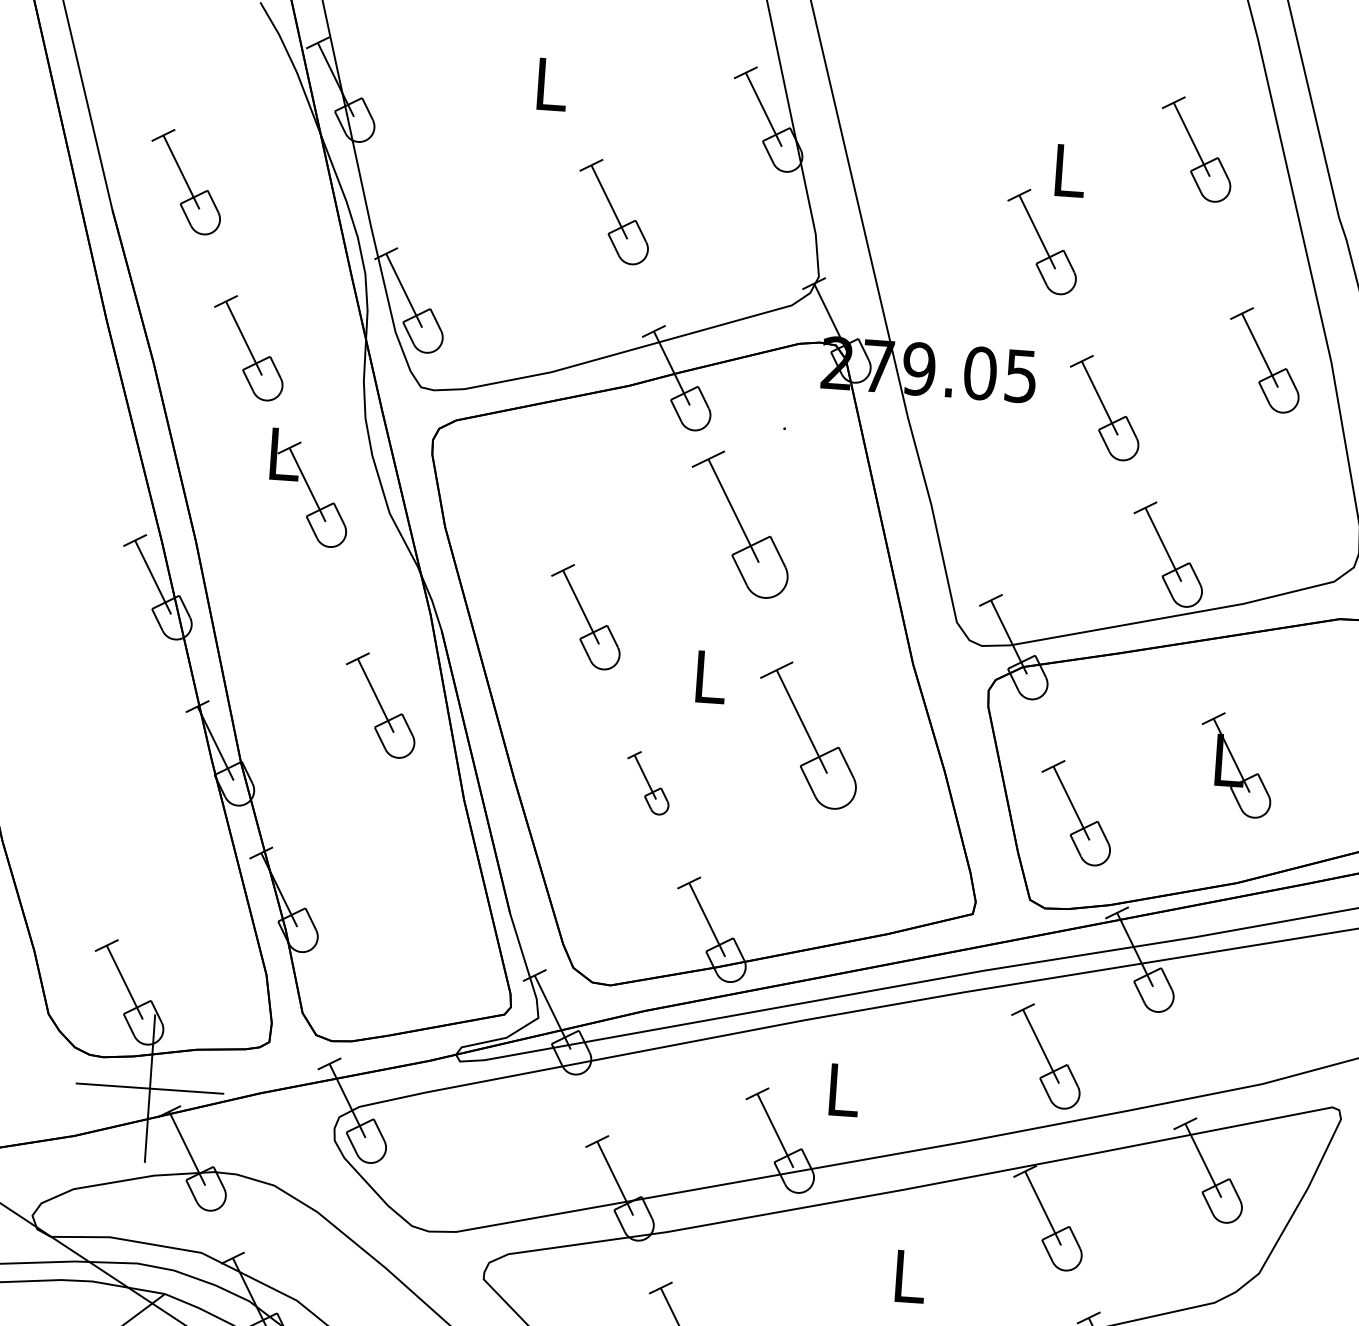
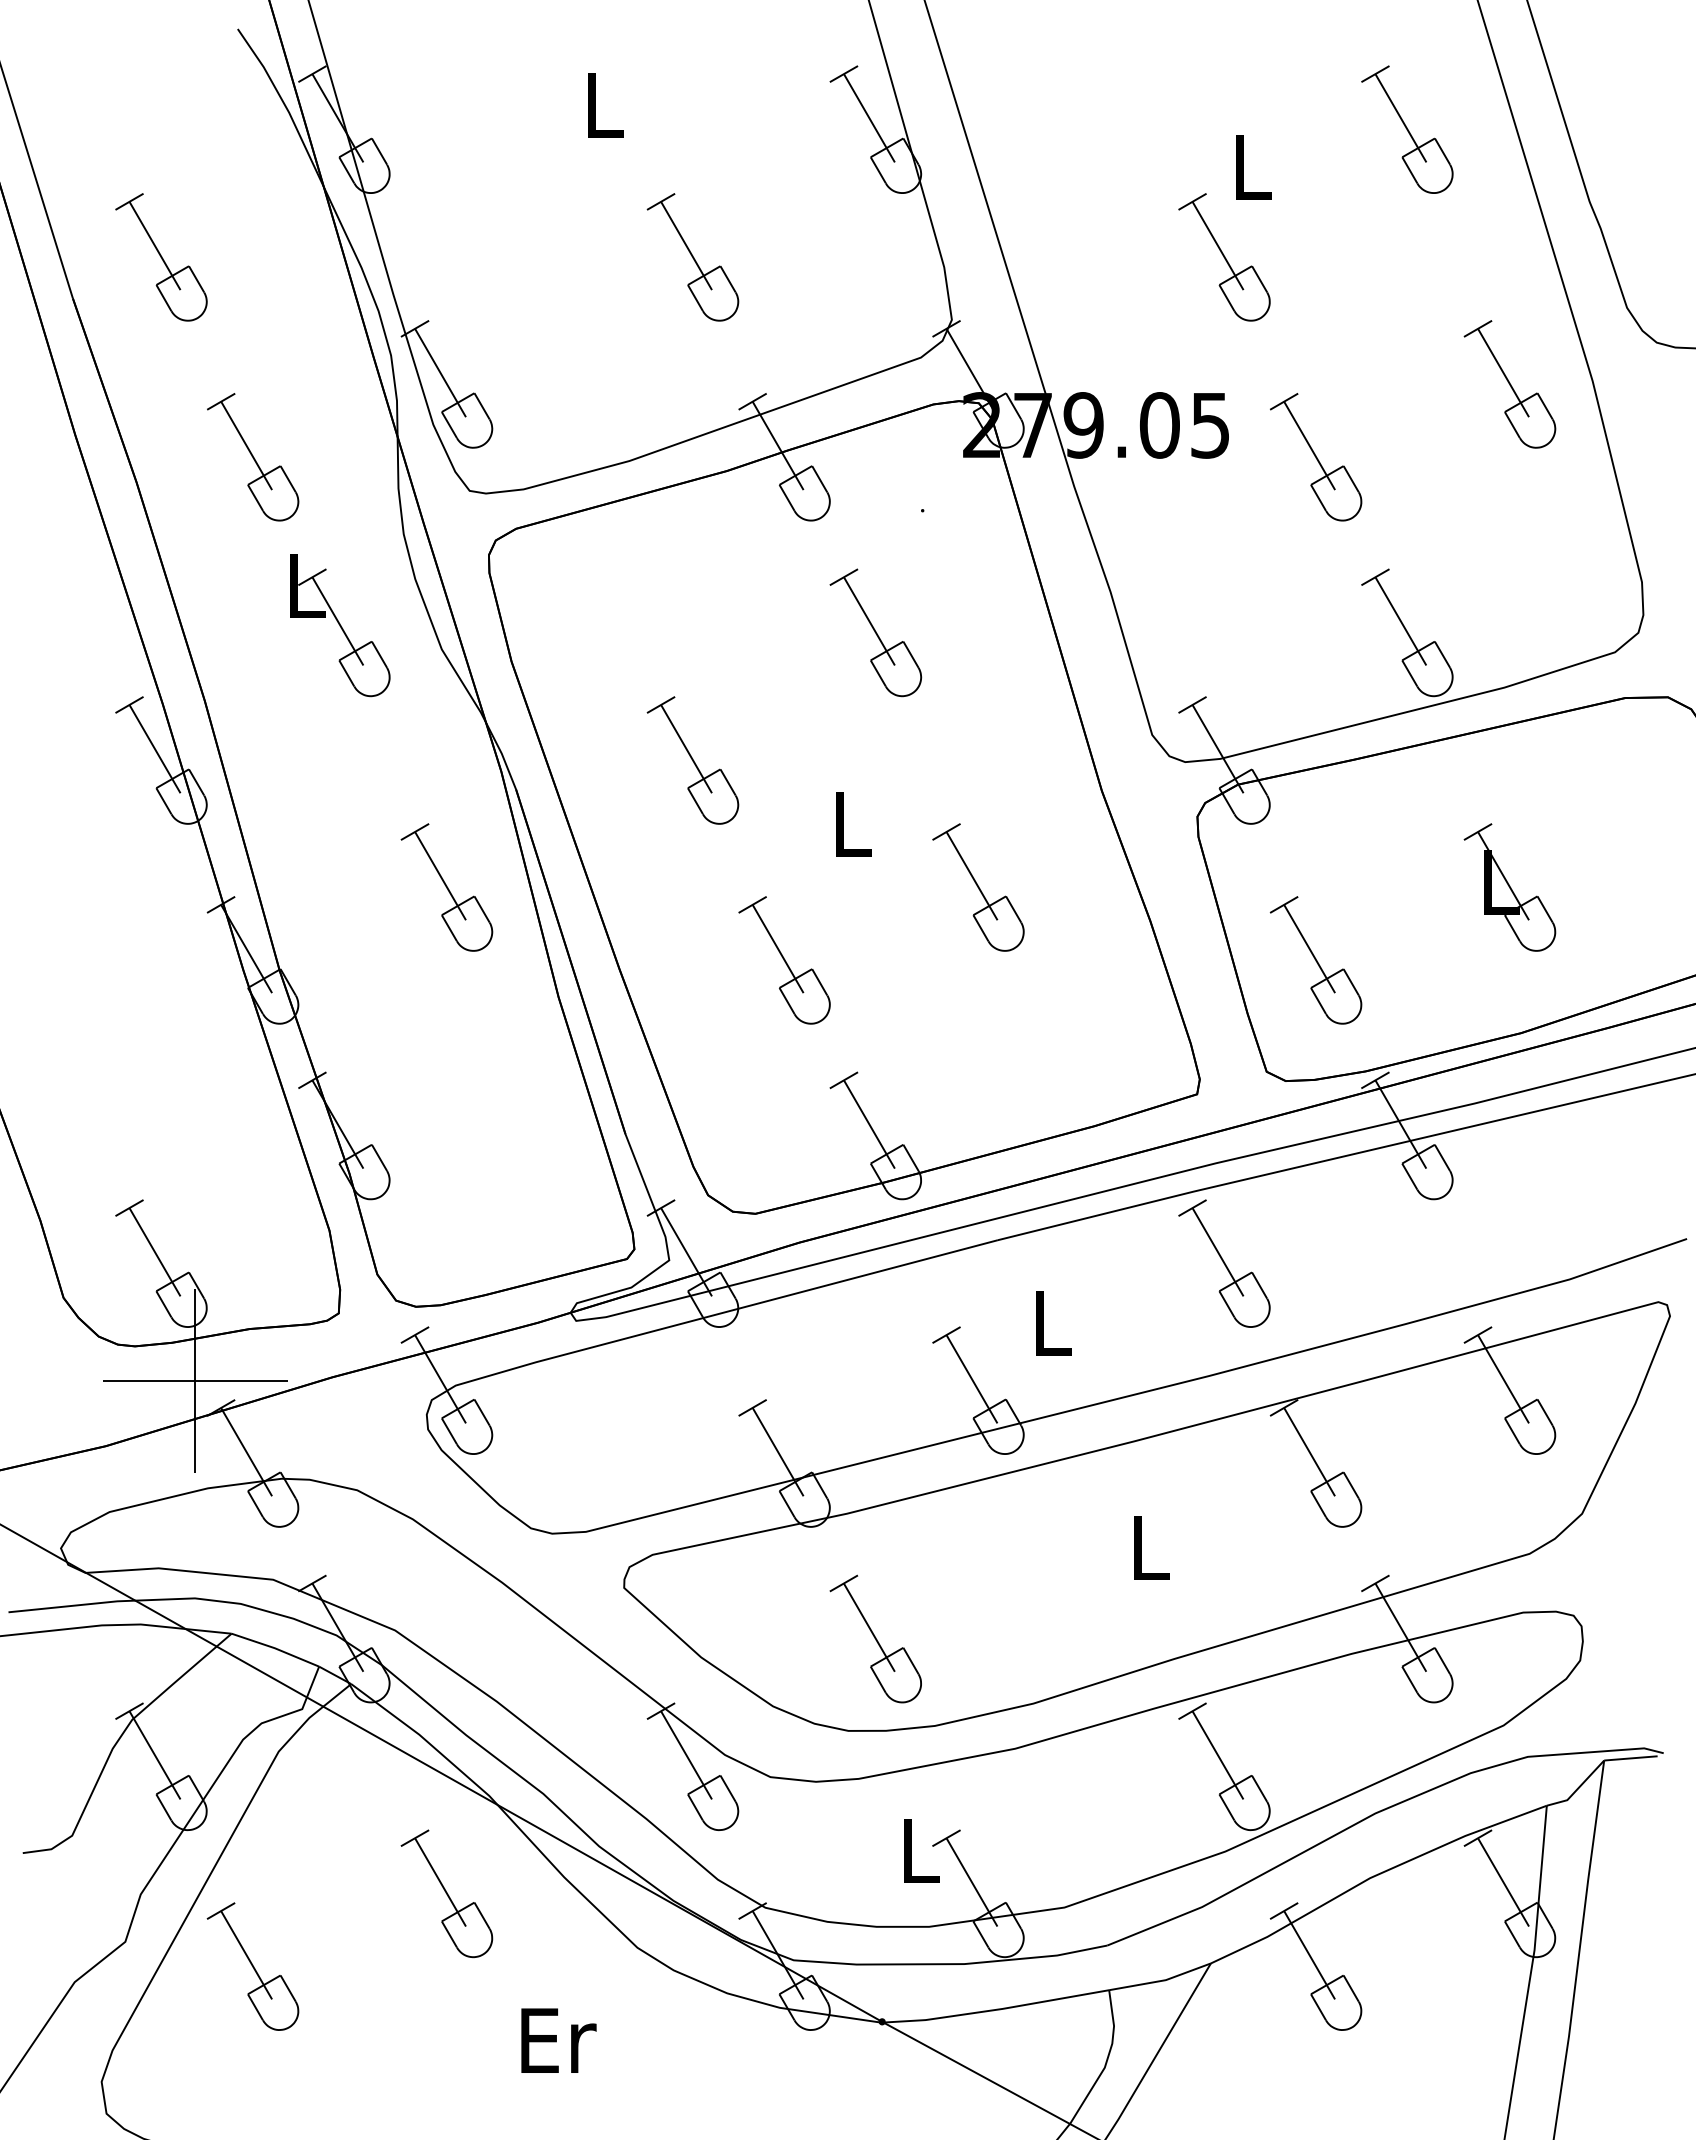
part: (739, 524) -> (875, 632), size x0.71
part: (808, 735) -> (978, 887), size x0.71
part: (648, 783) -> (784, 960), size x1.67
part: (1045, 1056) -> (1224, 1263), moved

